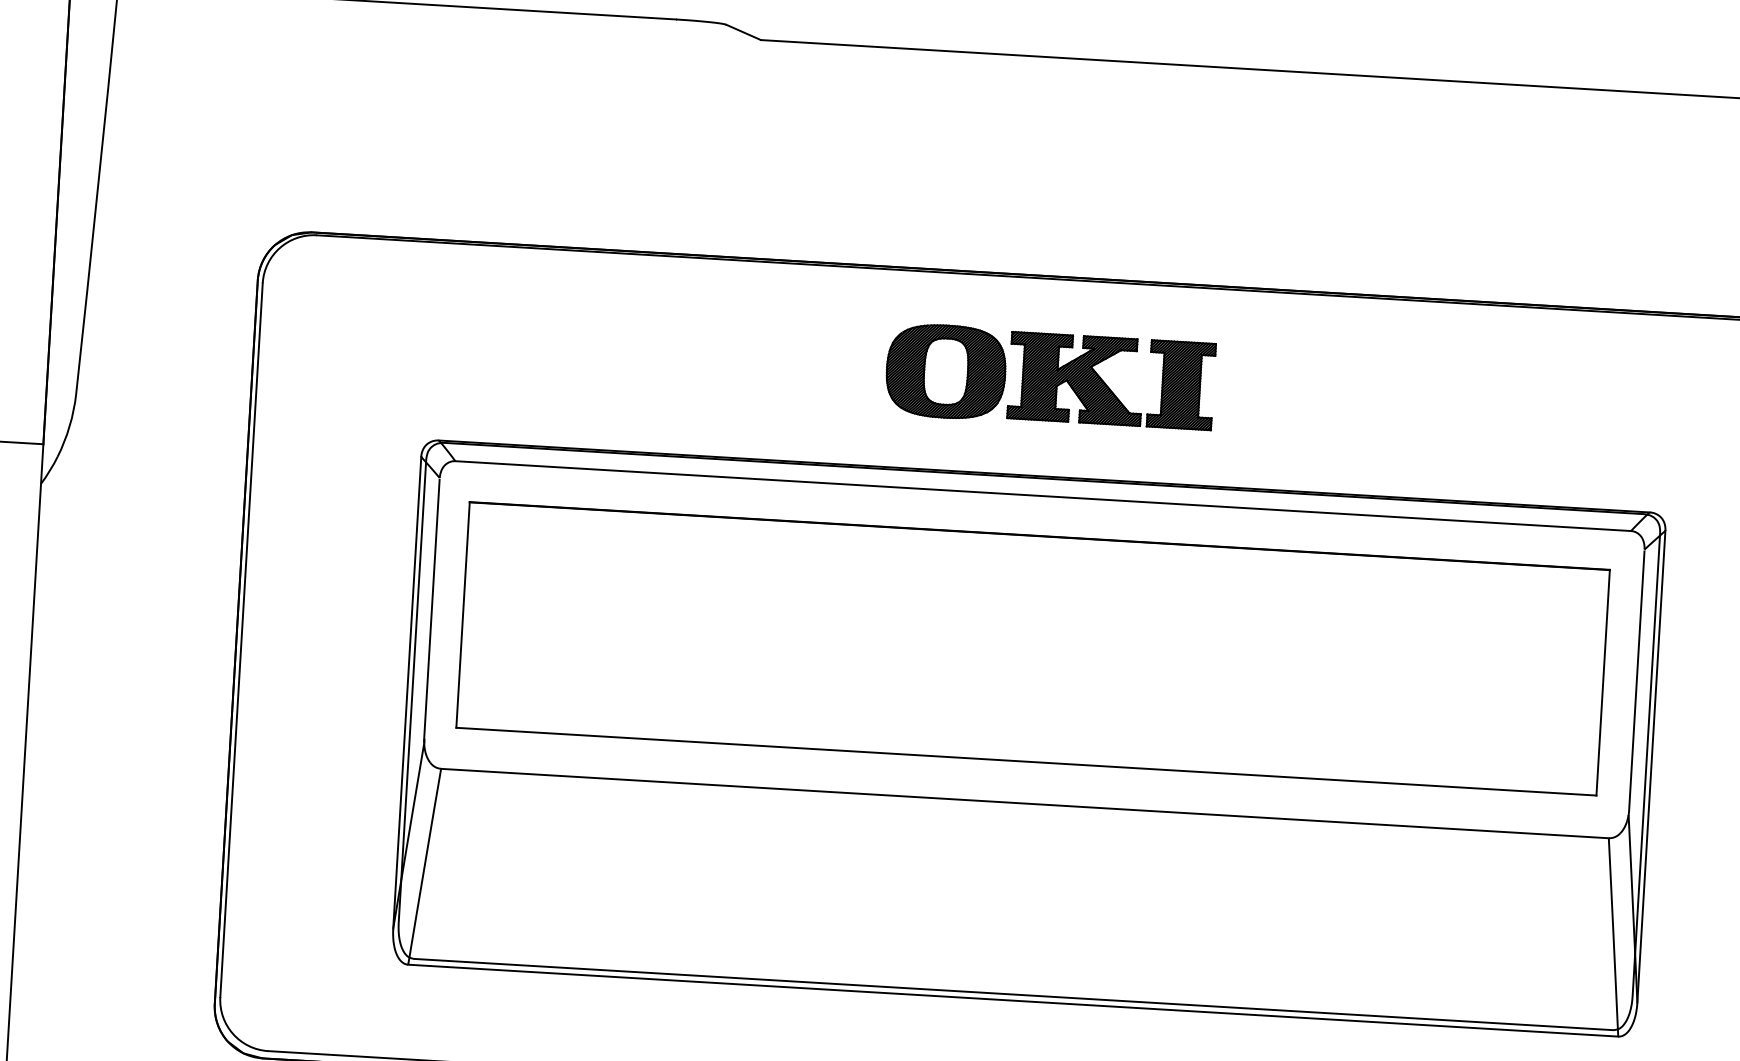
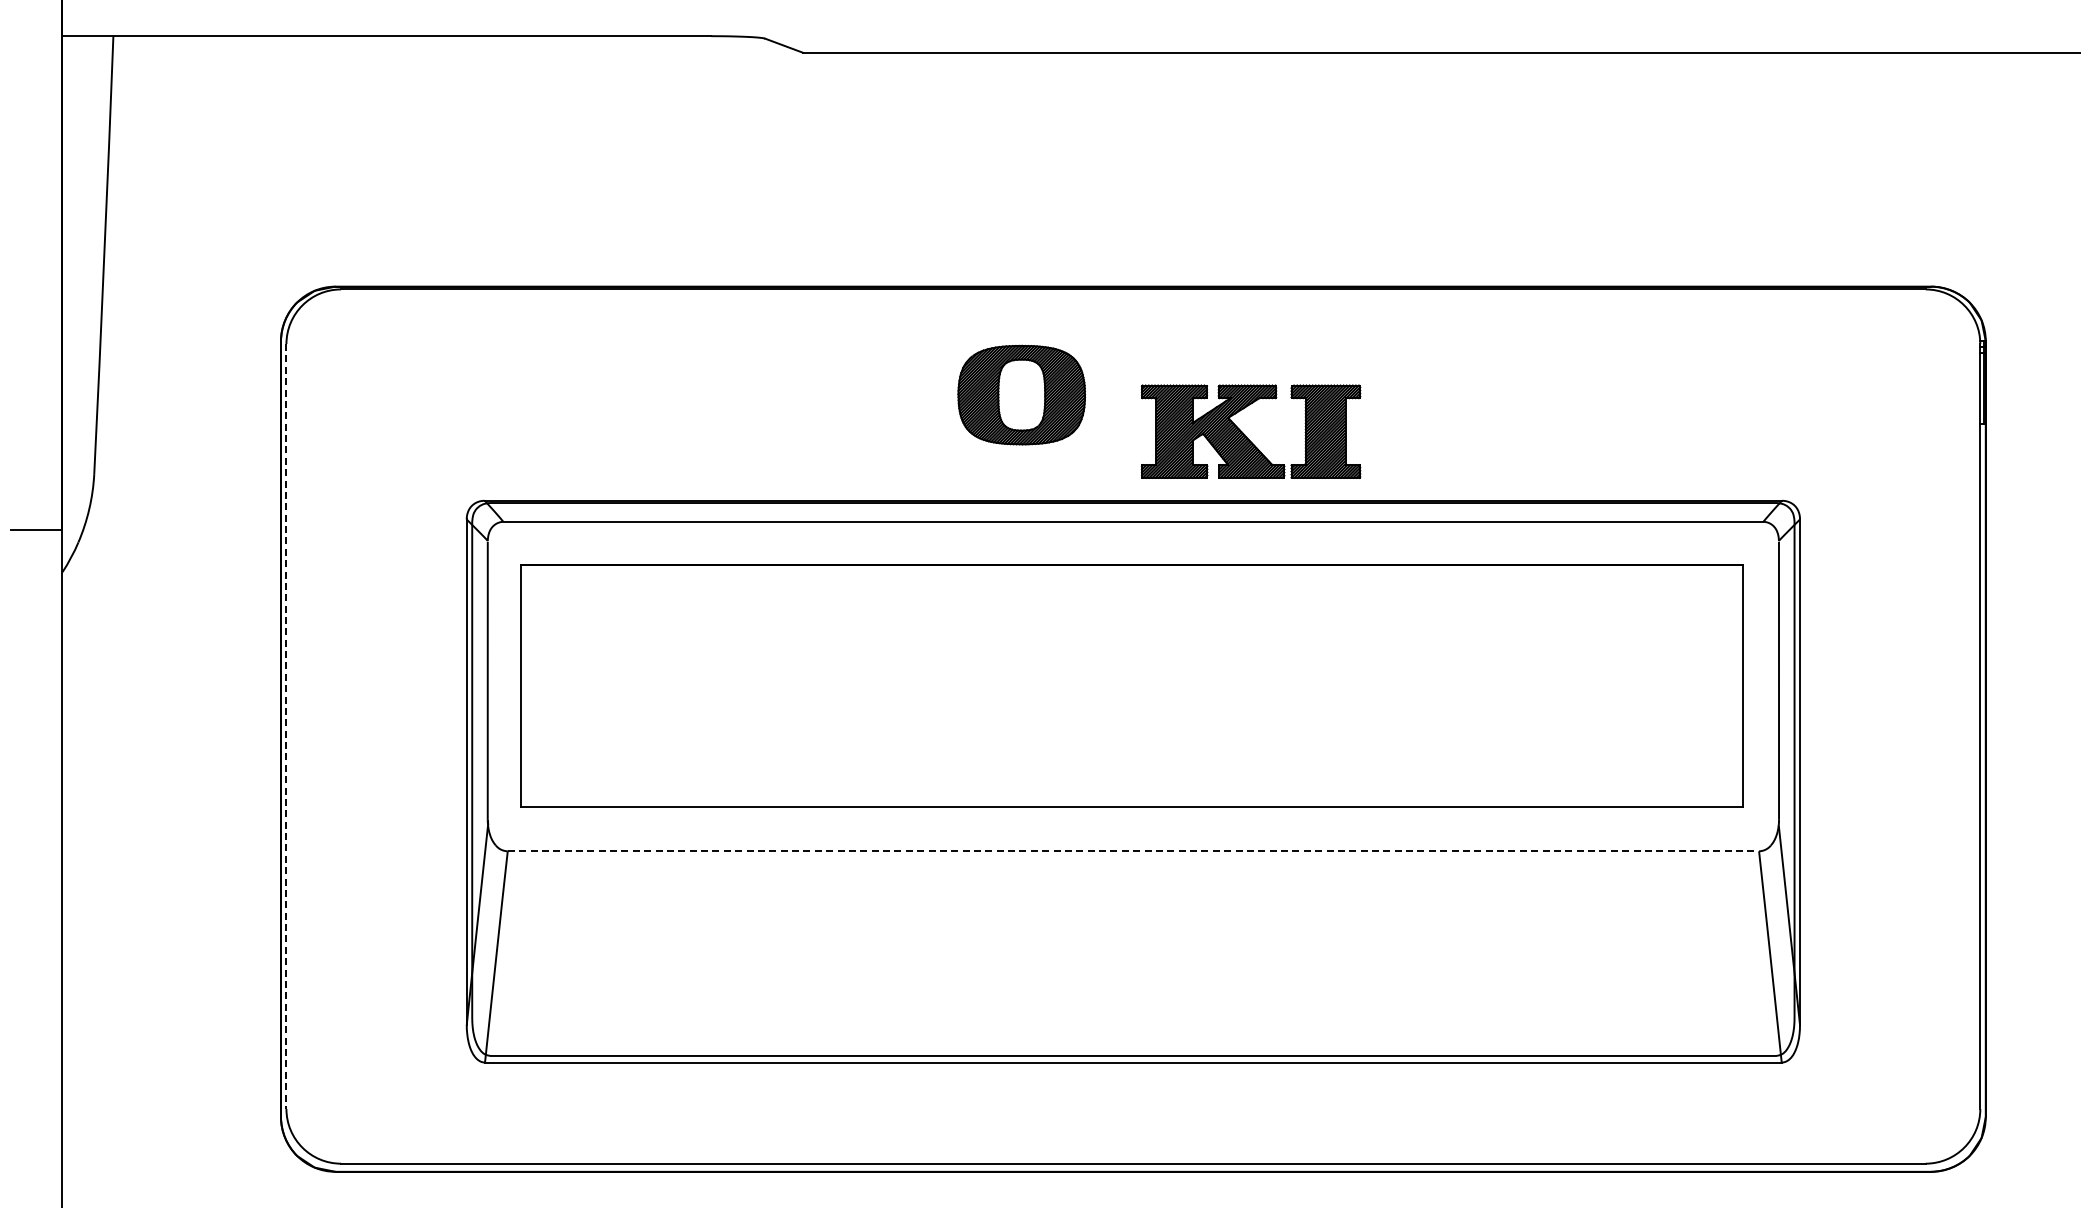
part: (1106, 383) -> (1245, 434), moved
line: (241, 641) -> (286, 727), solid -> dashed
line: (1025, 803) -> (1133, 851), solid -> dashed

